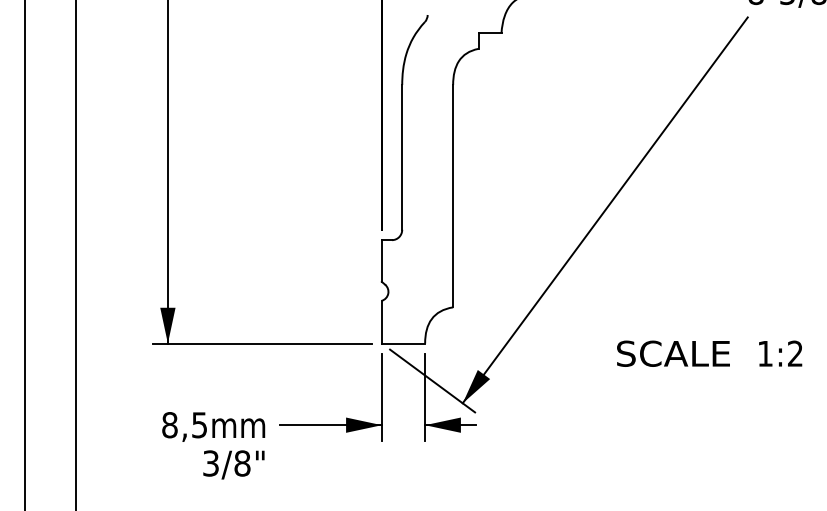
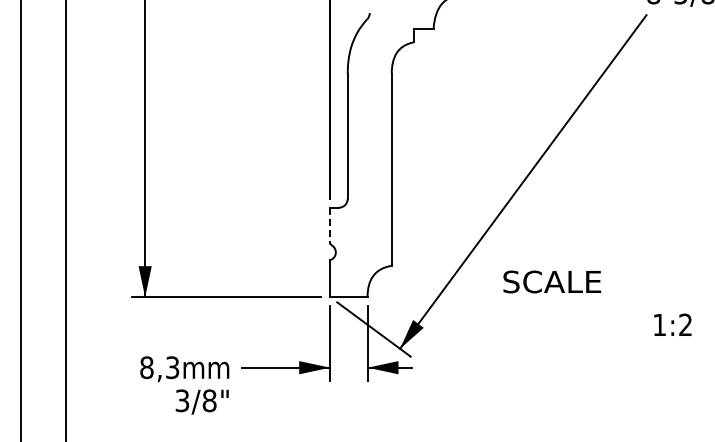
line: (382, 261) -> (330, 226), solid -> dashed
text: (673, 353) -> (552, 281), moved
text: (780, 353) -> (672, 324), moved
text: (199, 424) -> (172, 367), 8,5 -> 8,3

